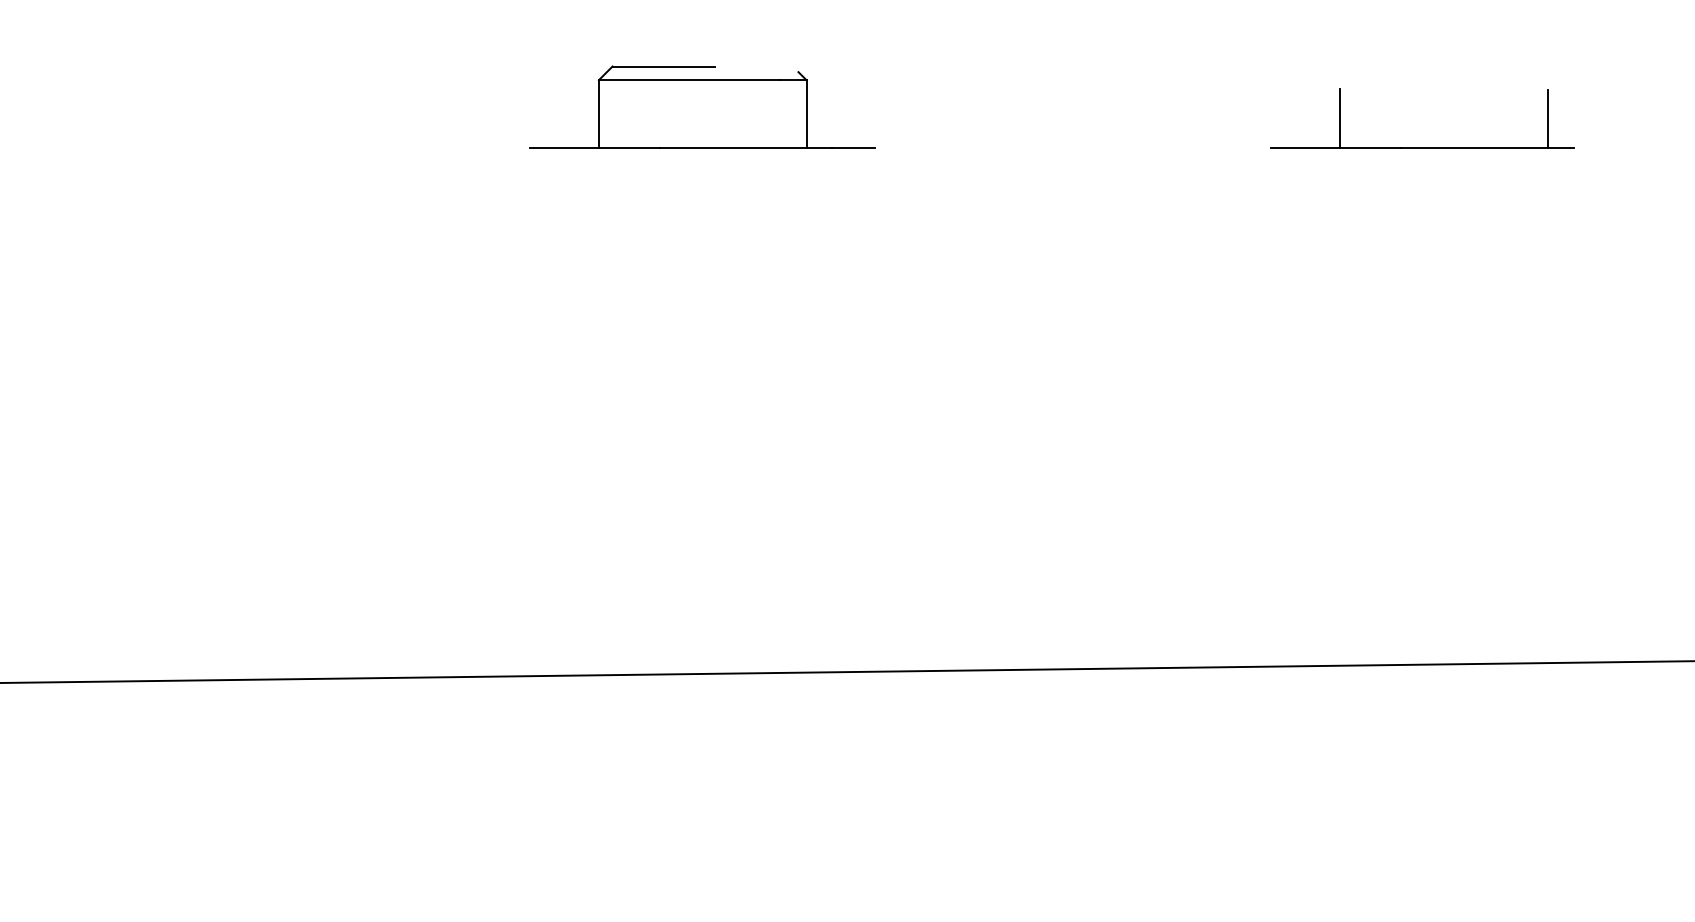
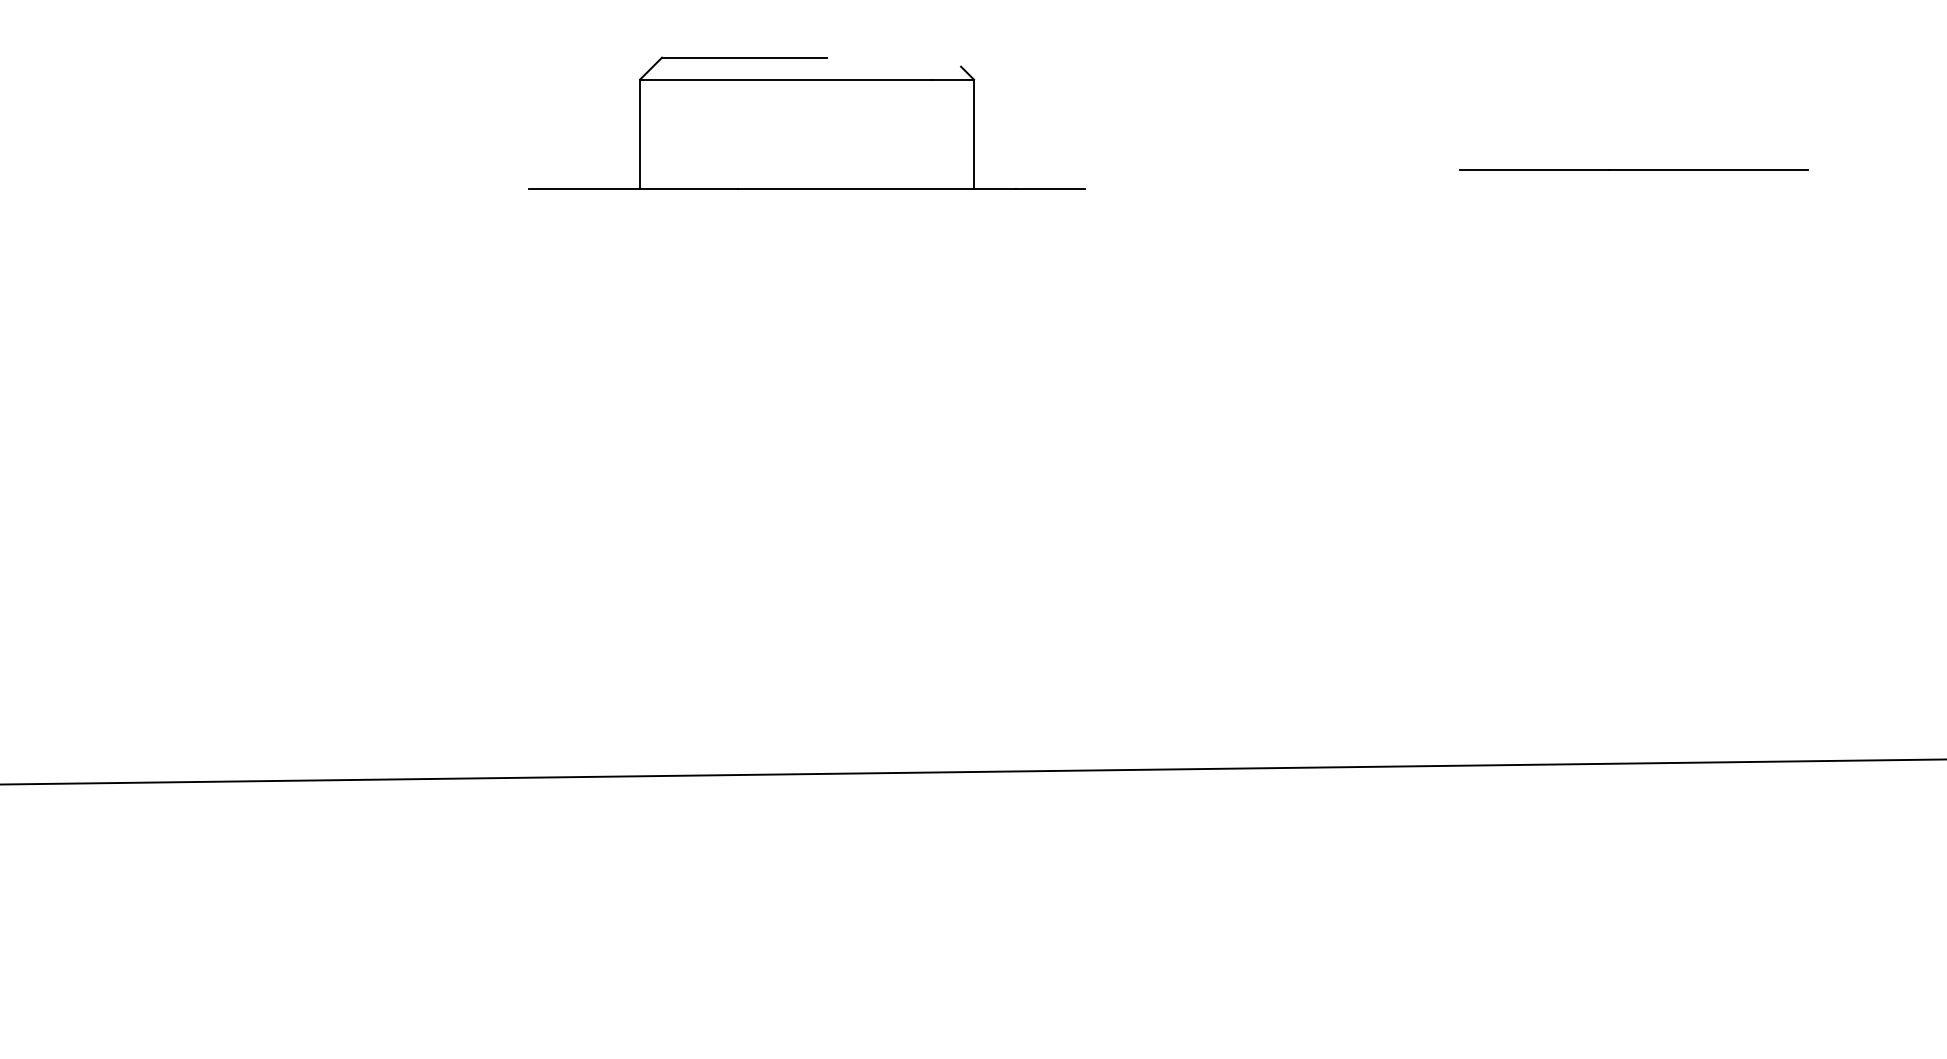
part: (702, 106) -> (807, 122), size x1.4
line: (1340, 118) -> (1539, 136), removed
line: (1548, 118) -> (1778, 136), removed

